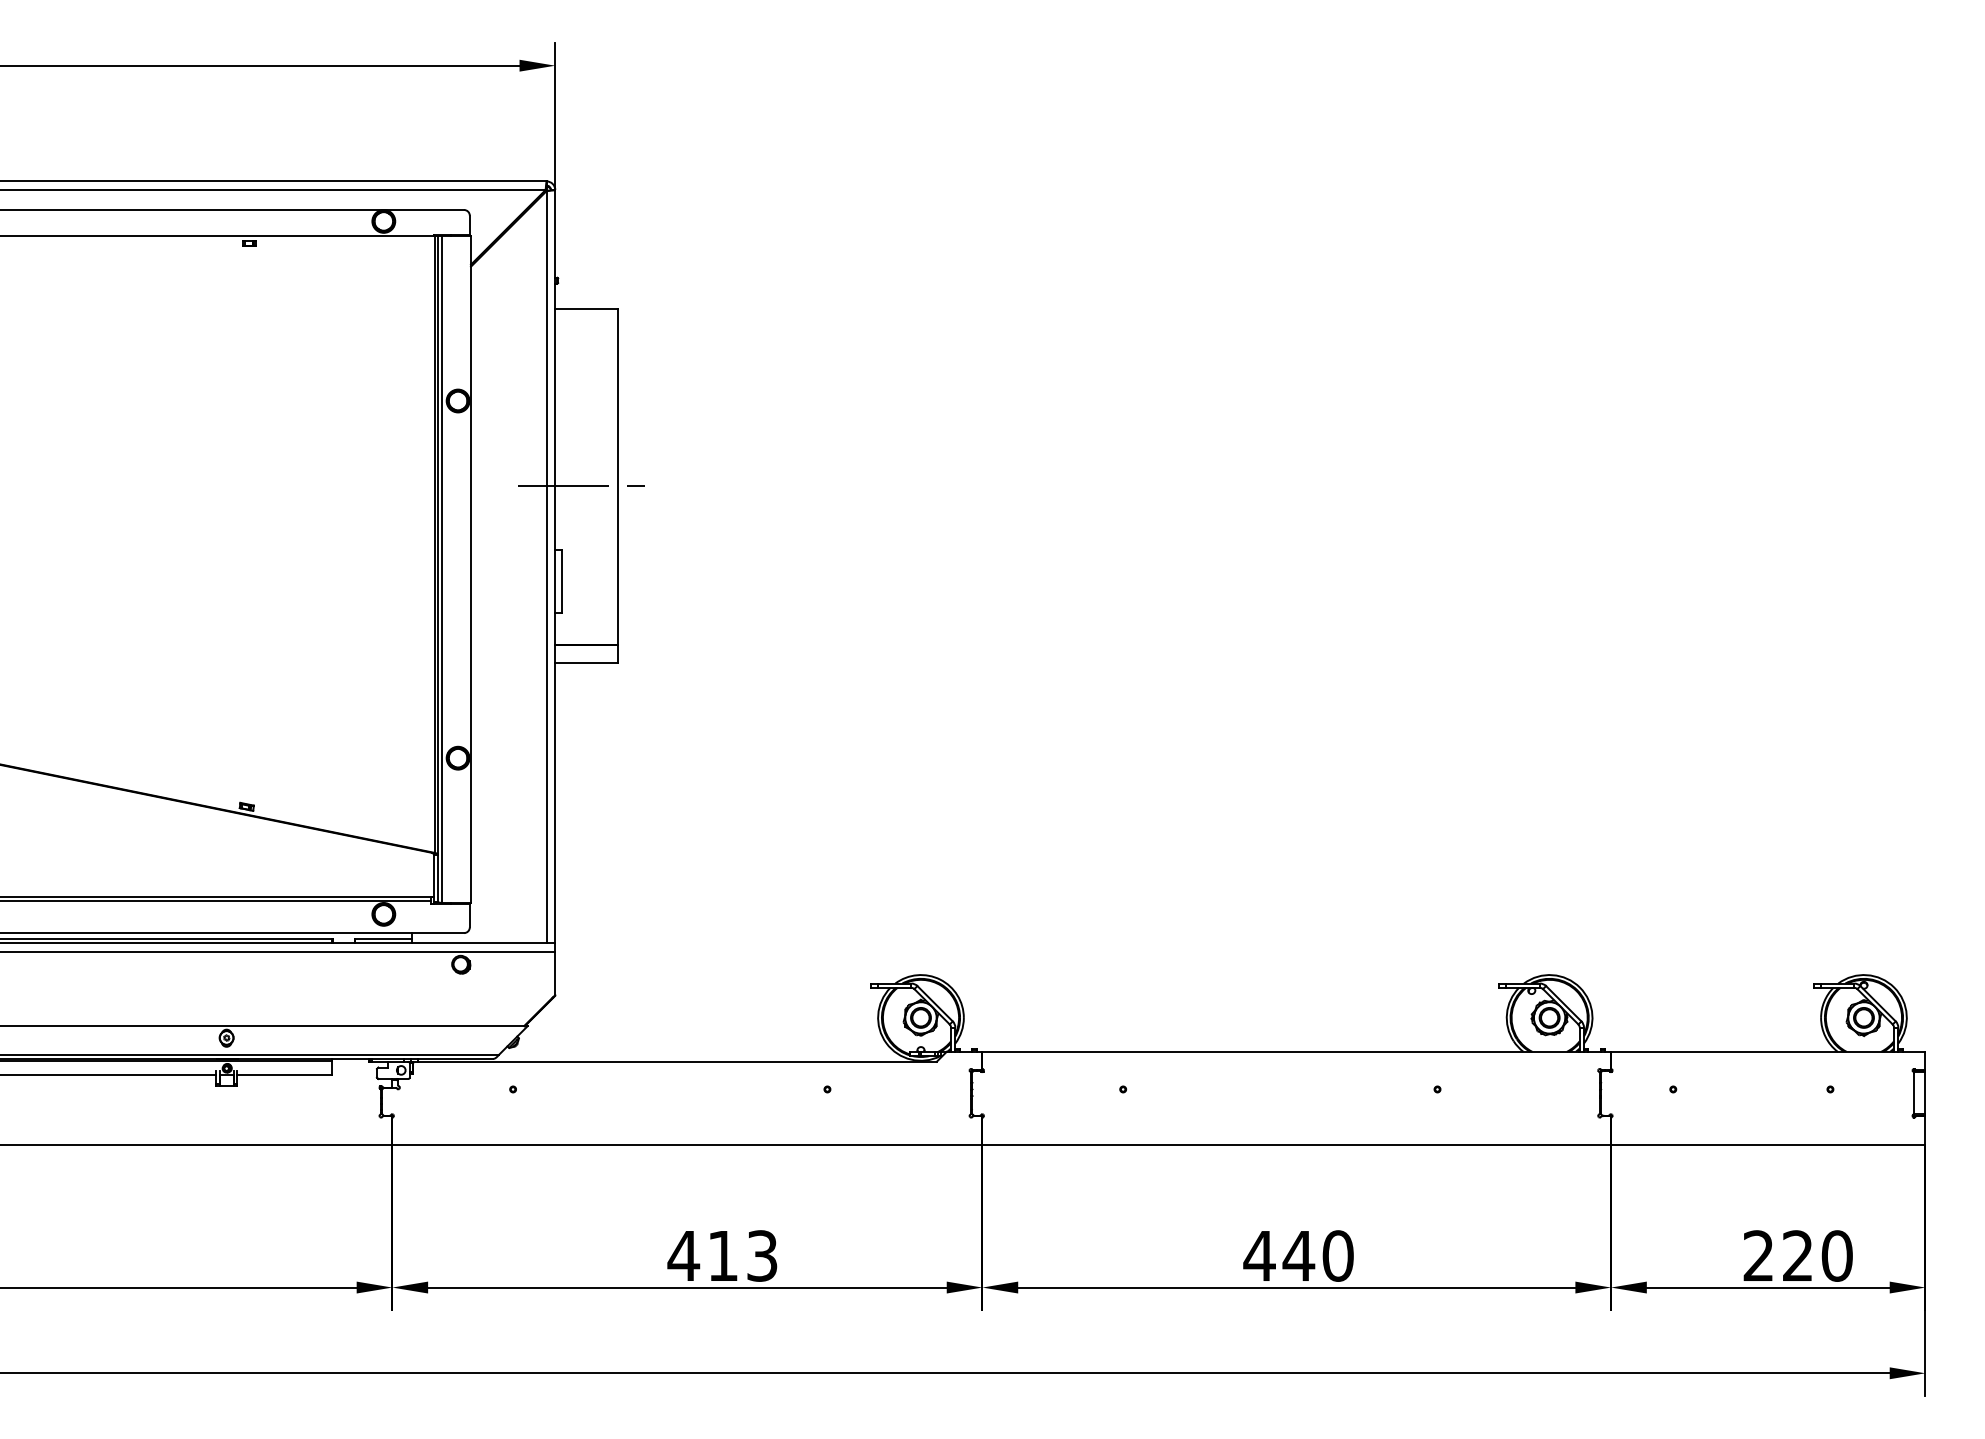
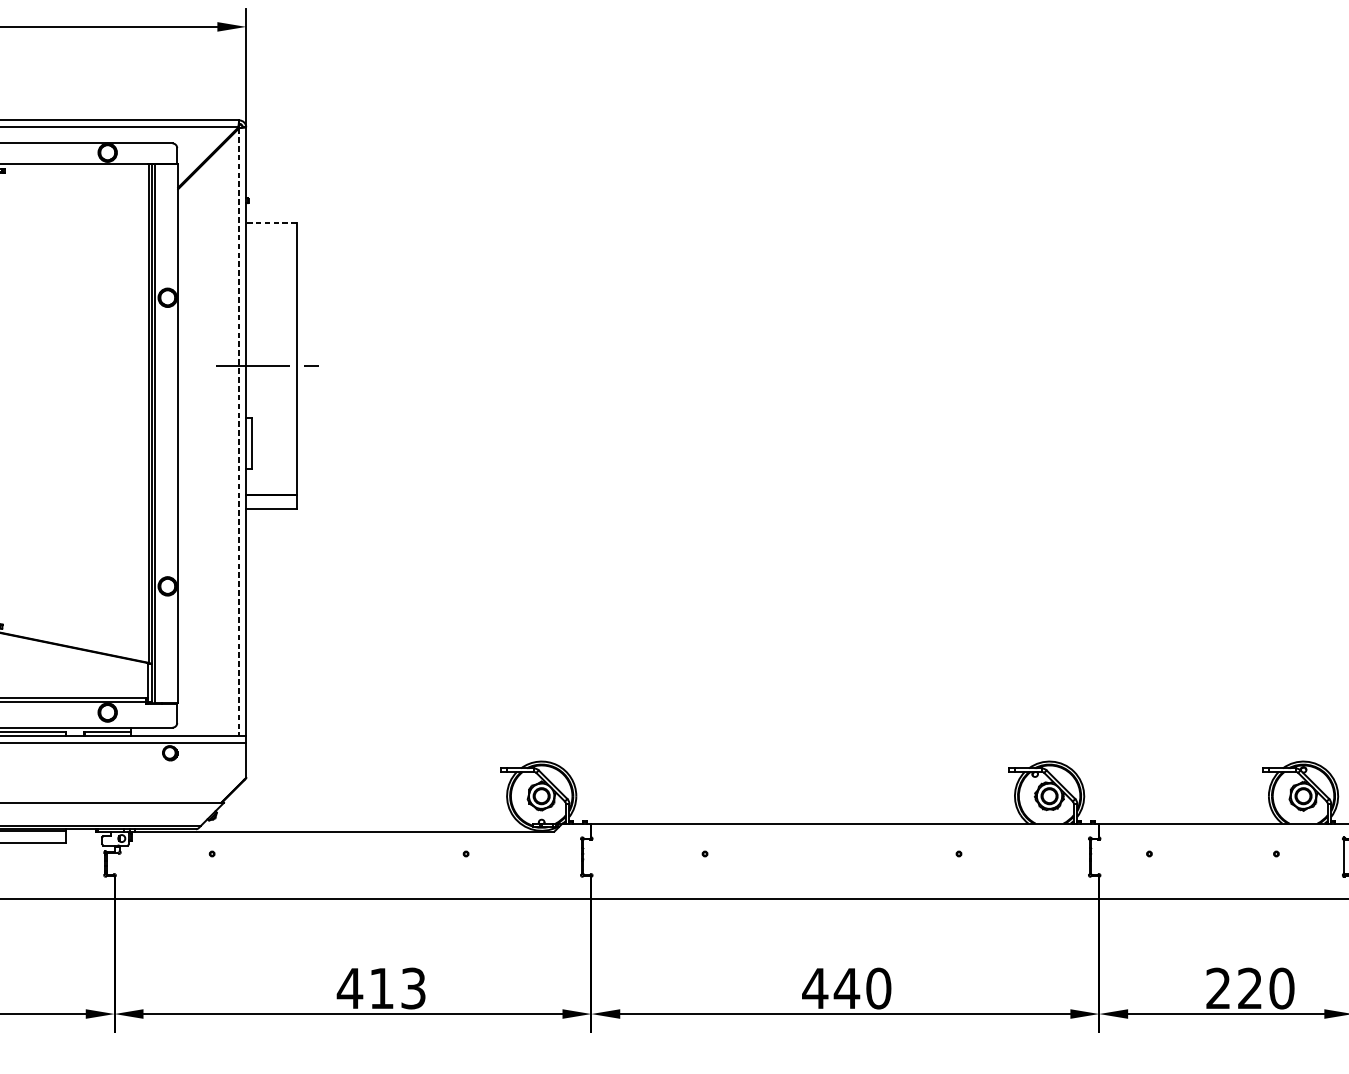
line: (586, 308) -> (271, 223), solid -> dashed
line: (546, 566) -> (239, 431), solid -> dashed

